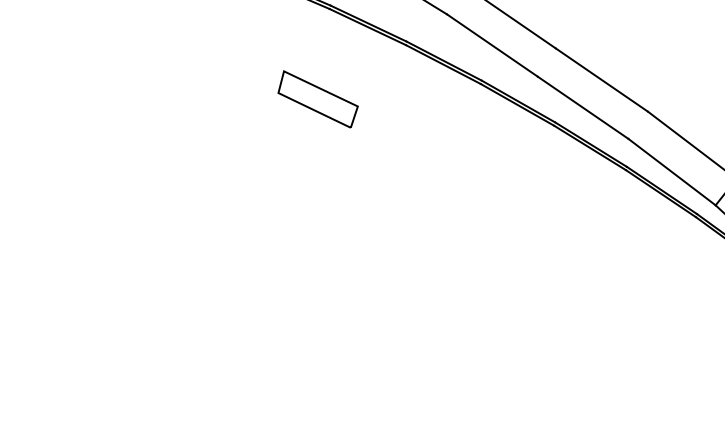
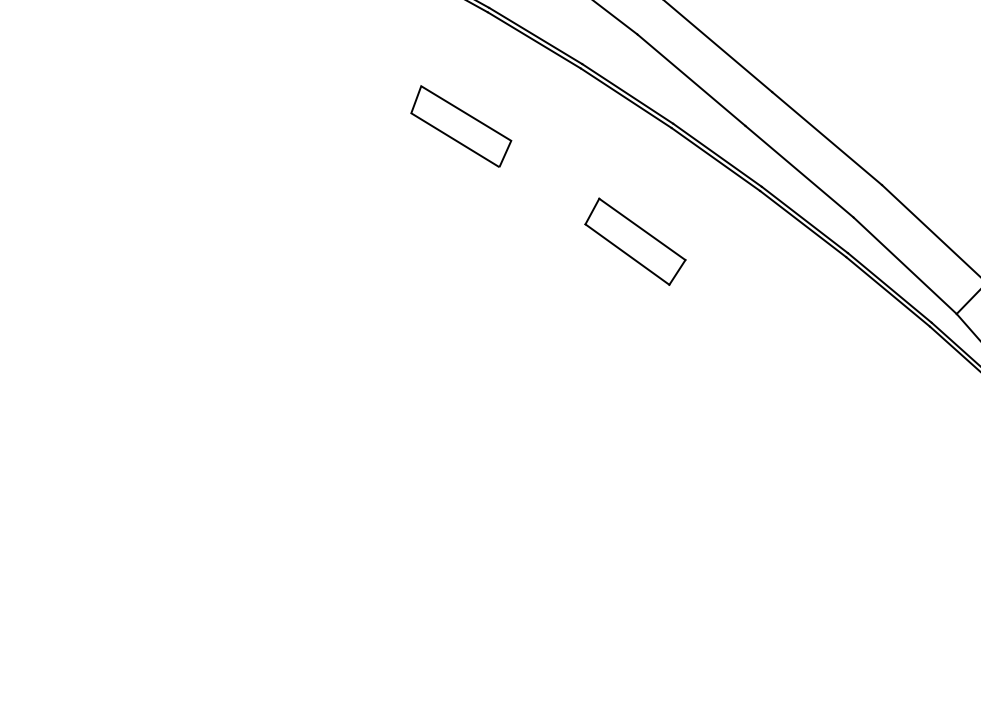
part: (461, 174) -> (635, 241), added

